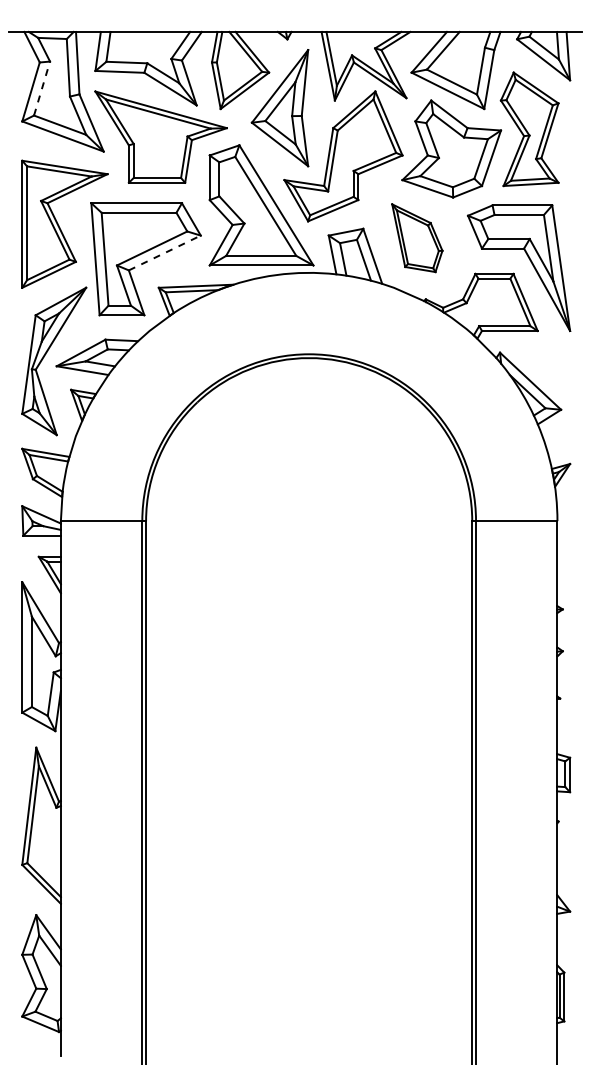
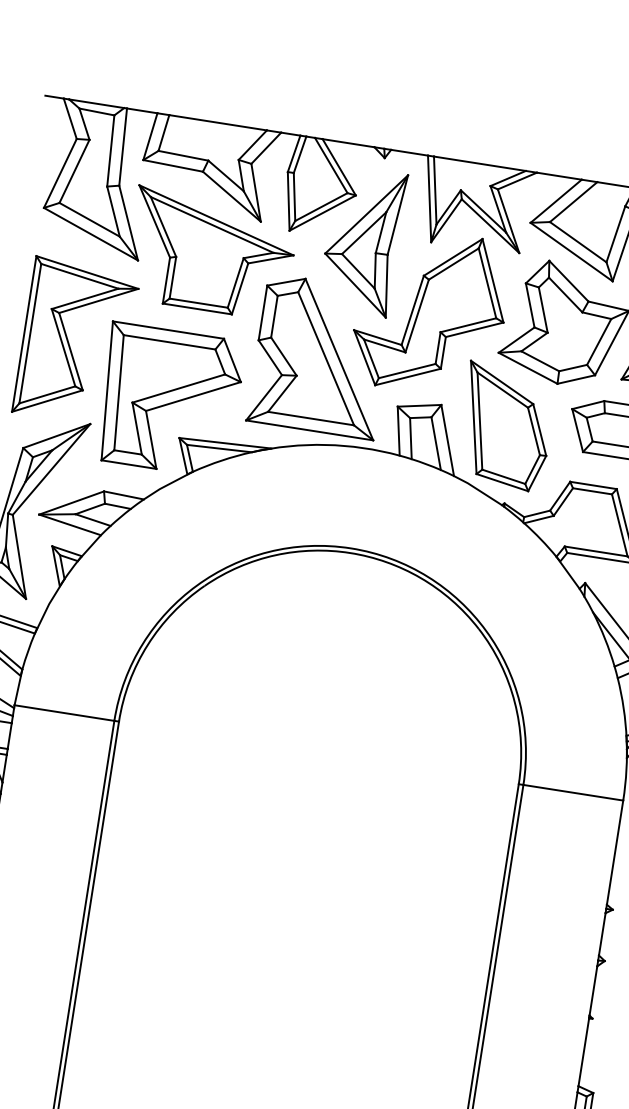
line: (42, 88) -> (75, 171), dashed -> solid
part: (417, 237) -> (506, 426), size x1.43
line: (164, 253) -> (192, 397), dashed -> solid

